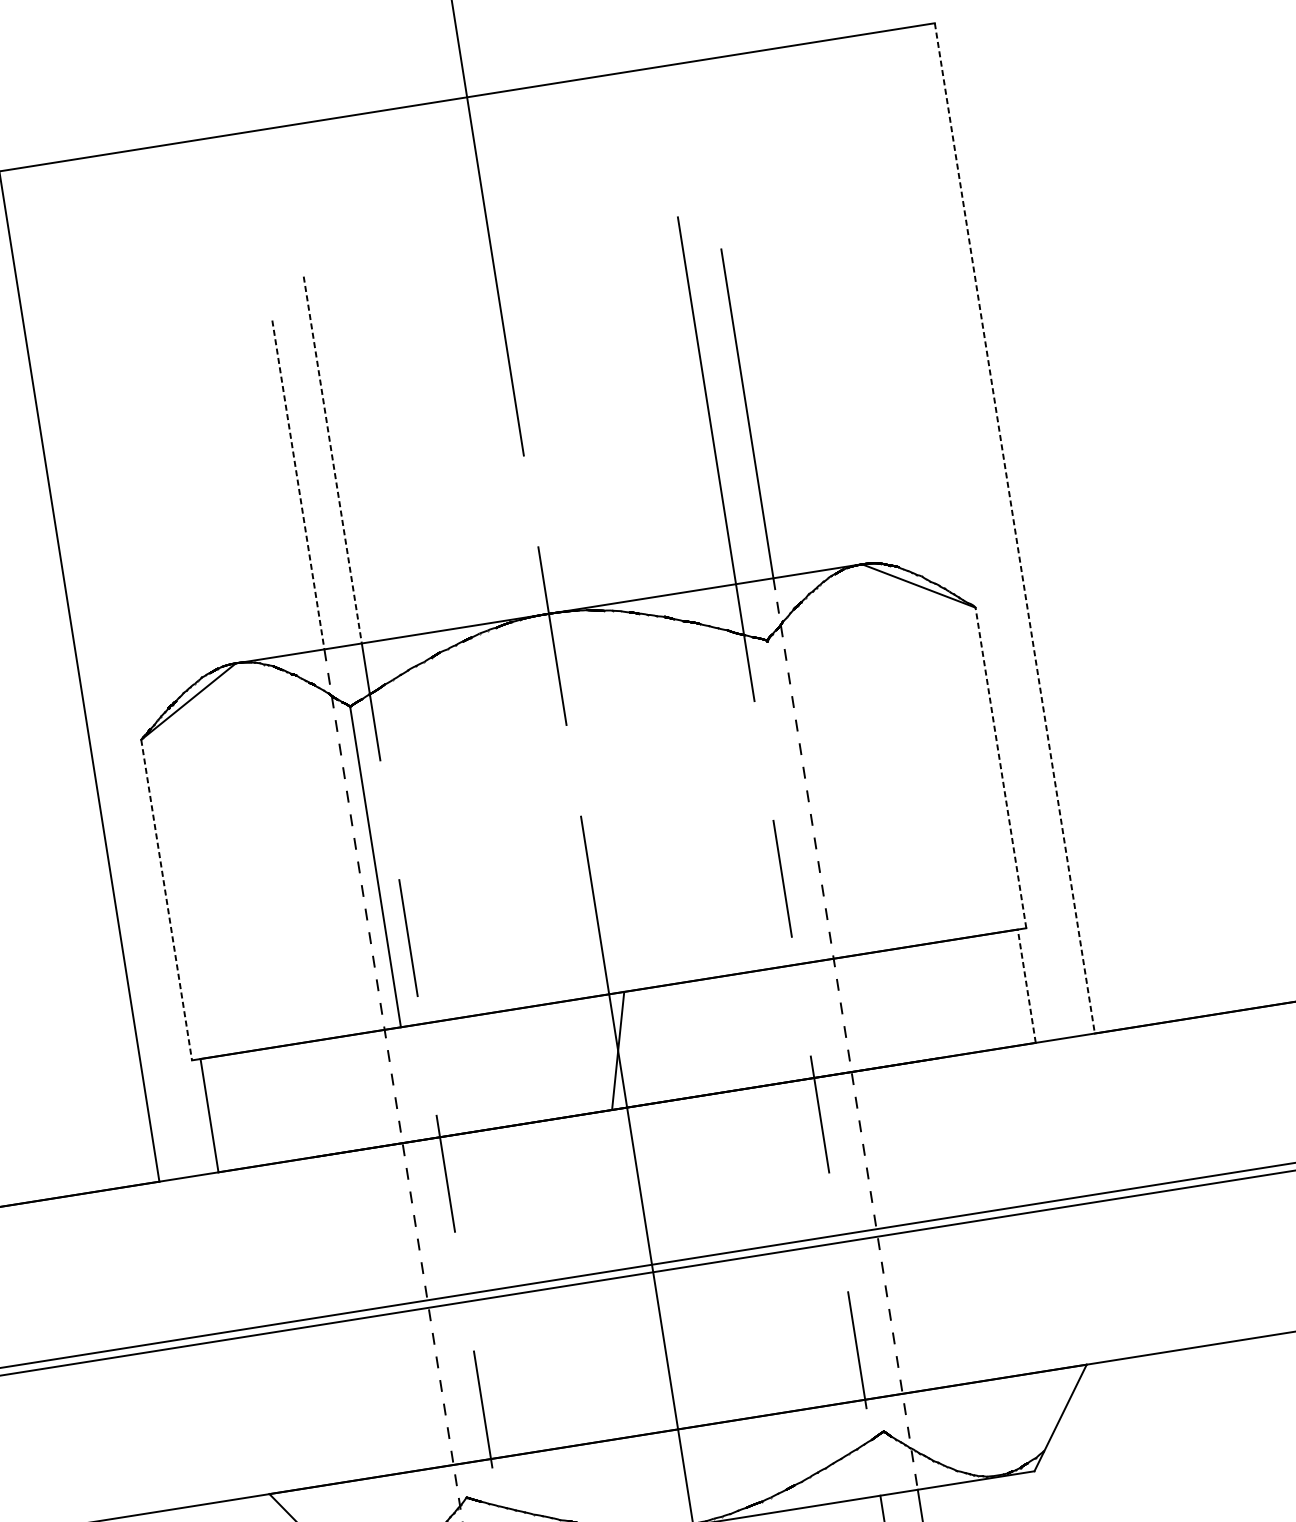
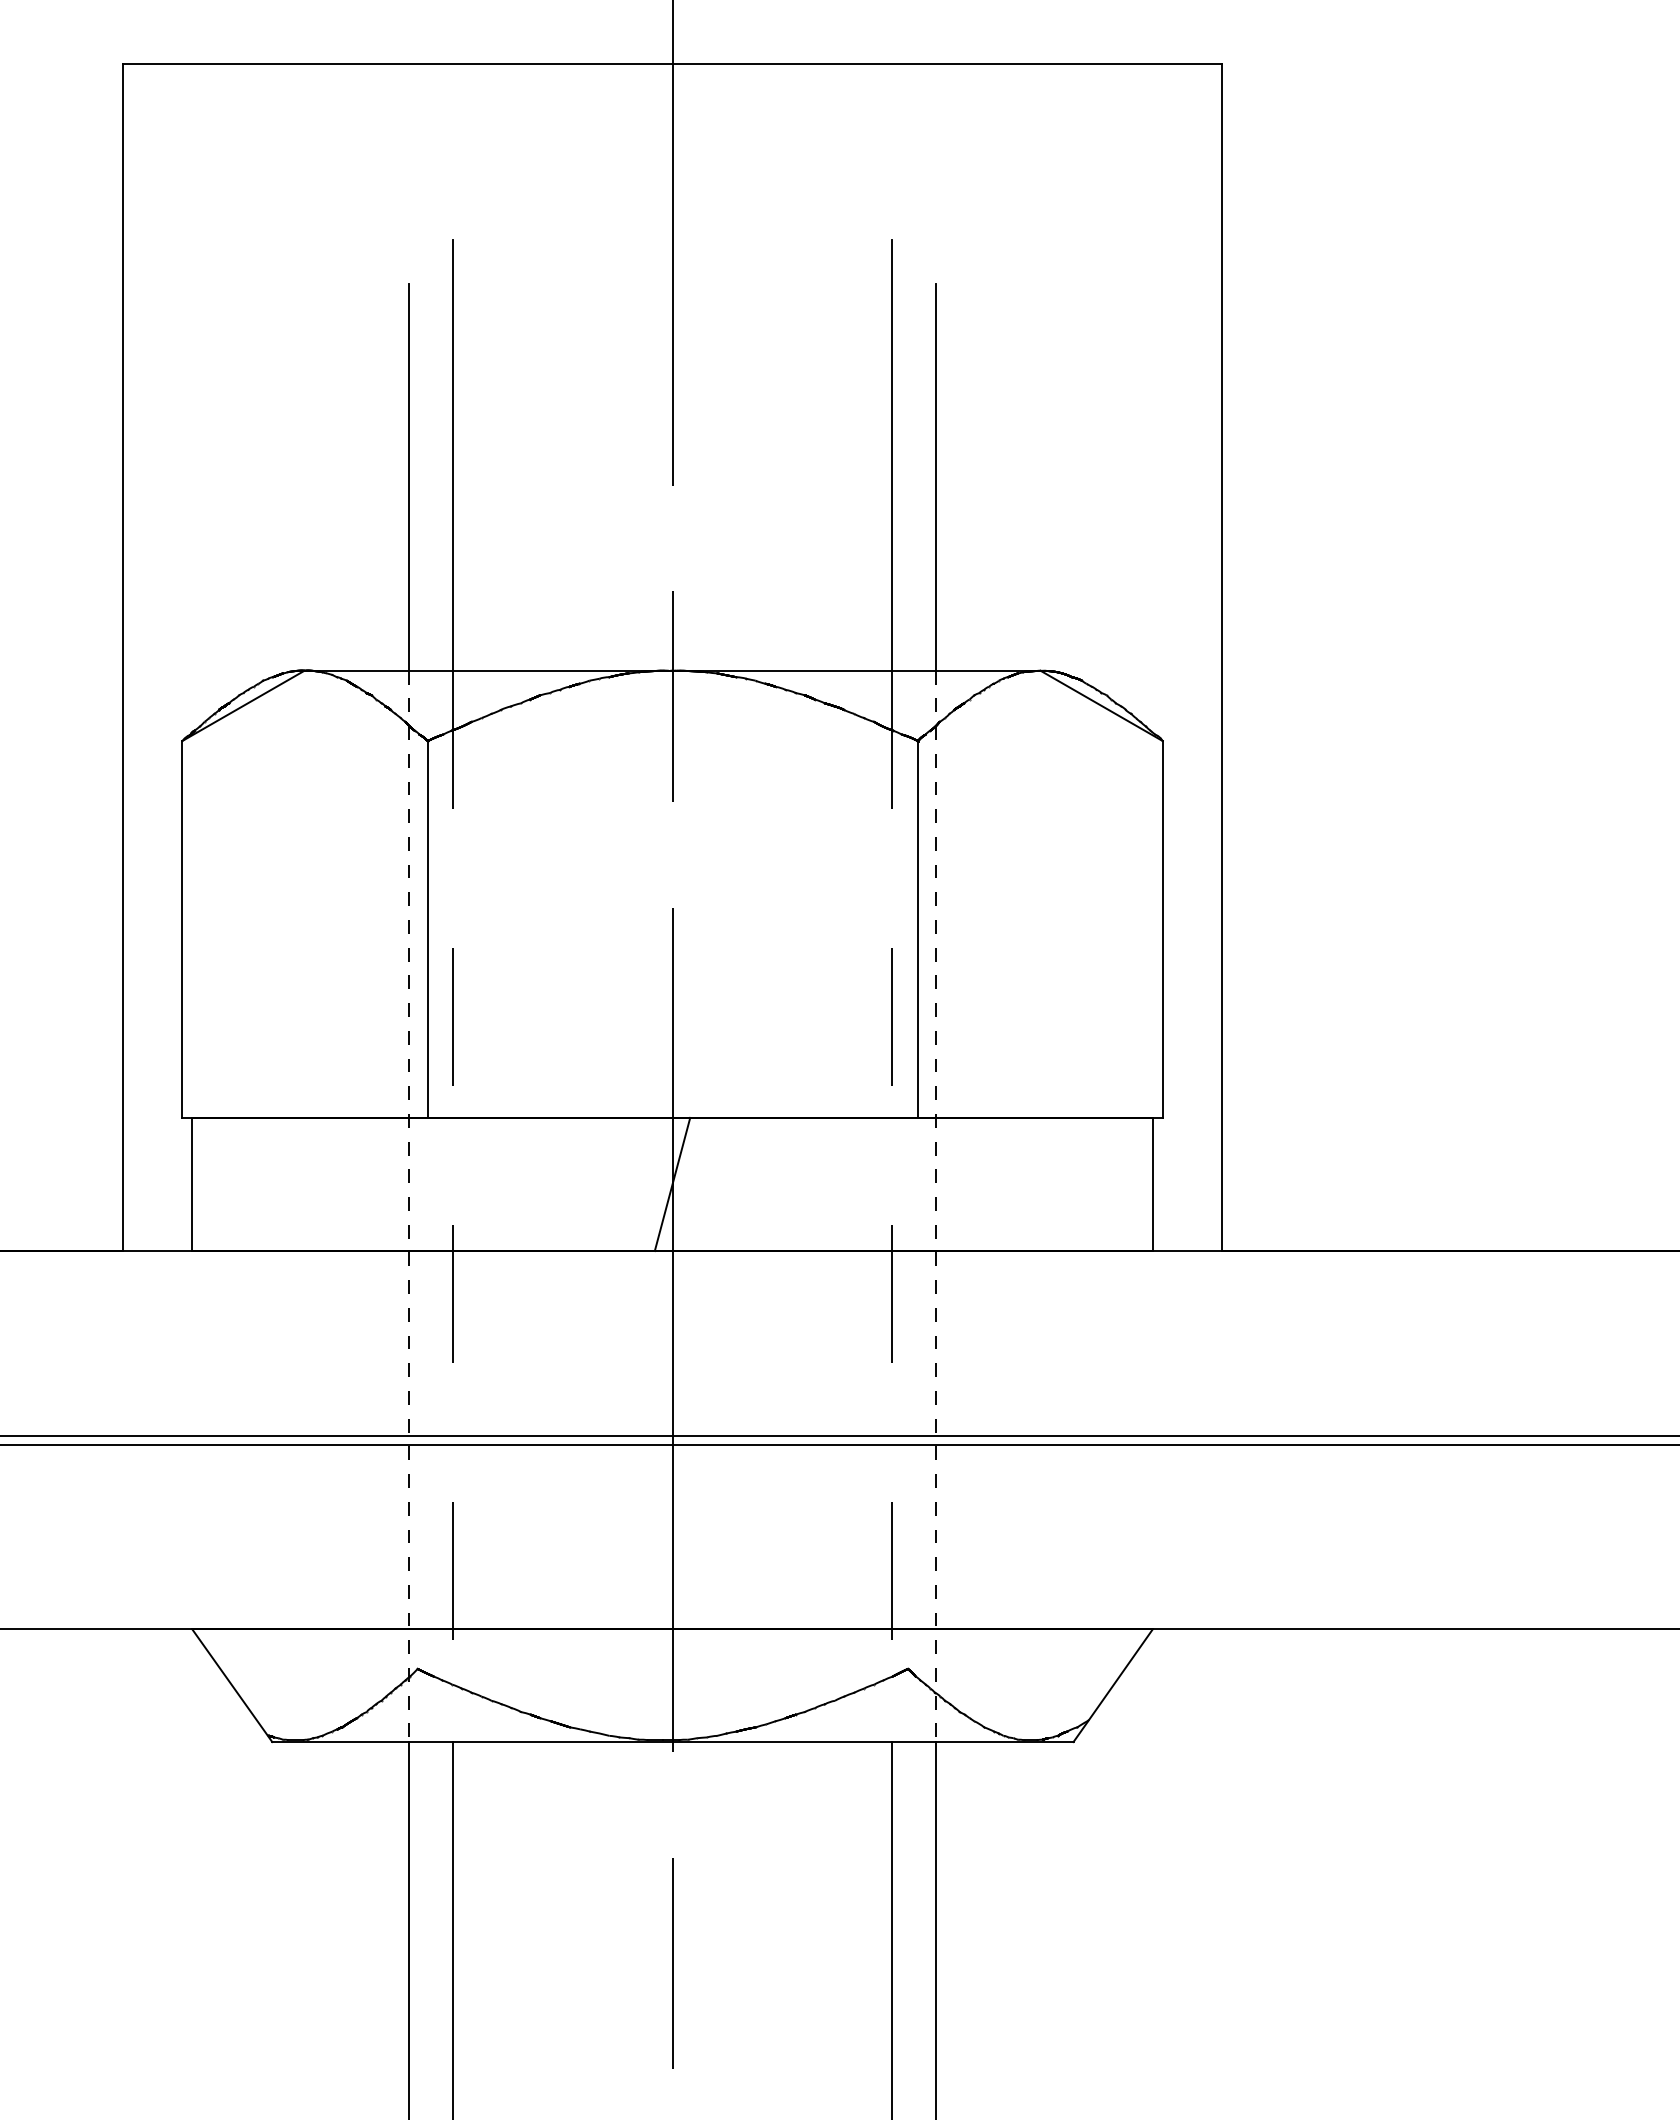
line: (332, 460) -> (452, 455), dashed -> solid
line: (298, 485) -> (408, 477), dashed -> solid
line: (1015, 528) -> (1222, 657), dashed -> solid
line: (1000, 768) -> (1162, 929), dashed -> solid
line: (793, 800) -> (918, 929), added
line: (167, 900) -> (182, 930), dashed -> solid
line: (1026, 986) -> (1152, 1184), dashed -> solid

